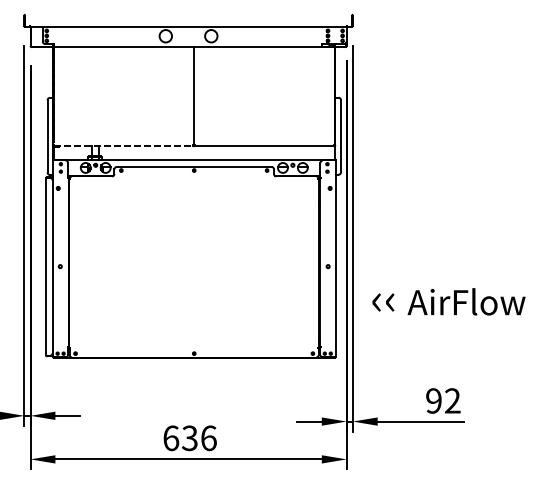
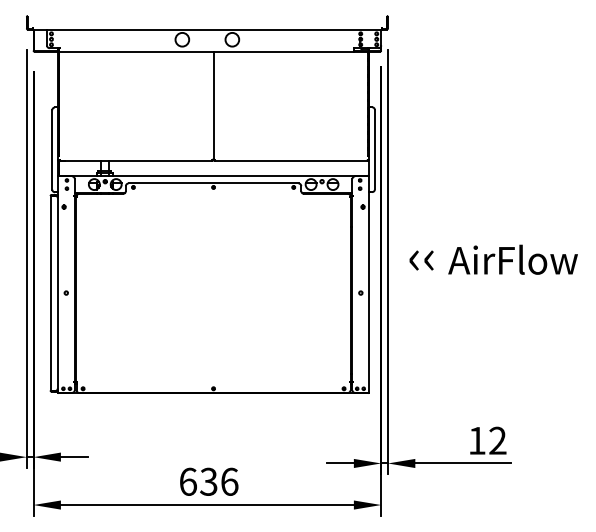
line: (124, 146) -> (136, 160), dashed -> solid
text: (448, 301) -> (493, 259), moved
text: (433, 400) -> (476, 440), 92 -> 12

